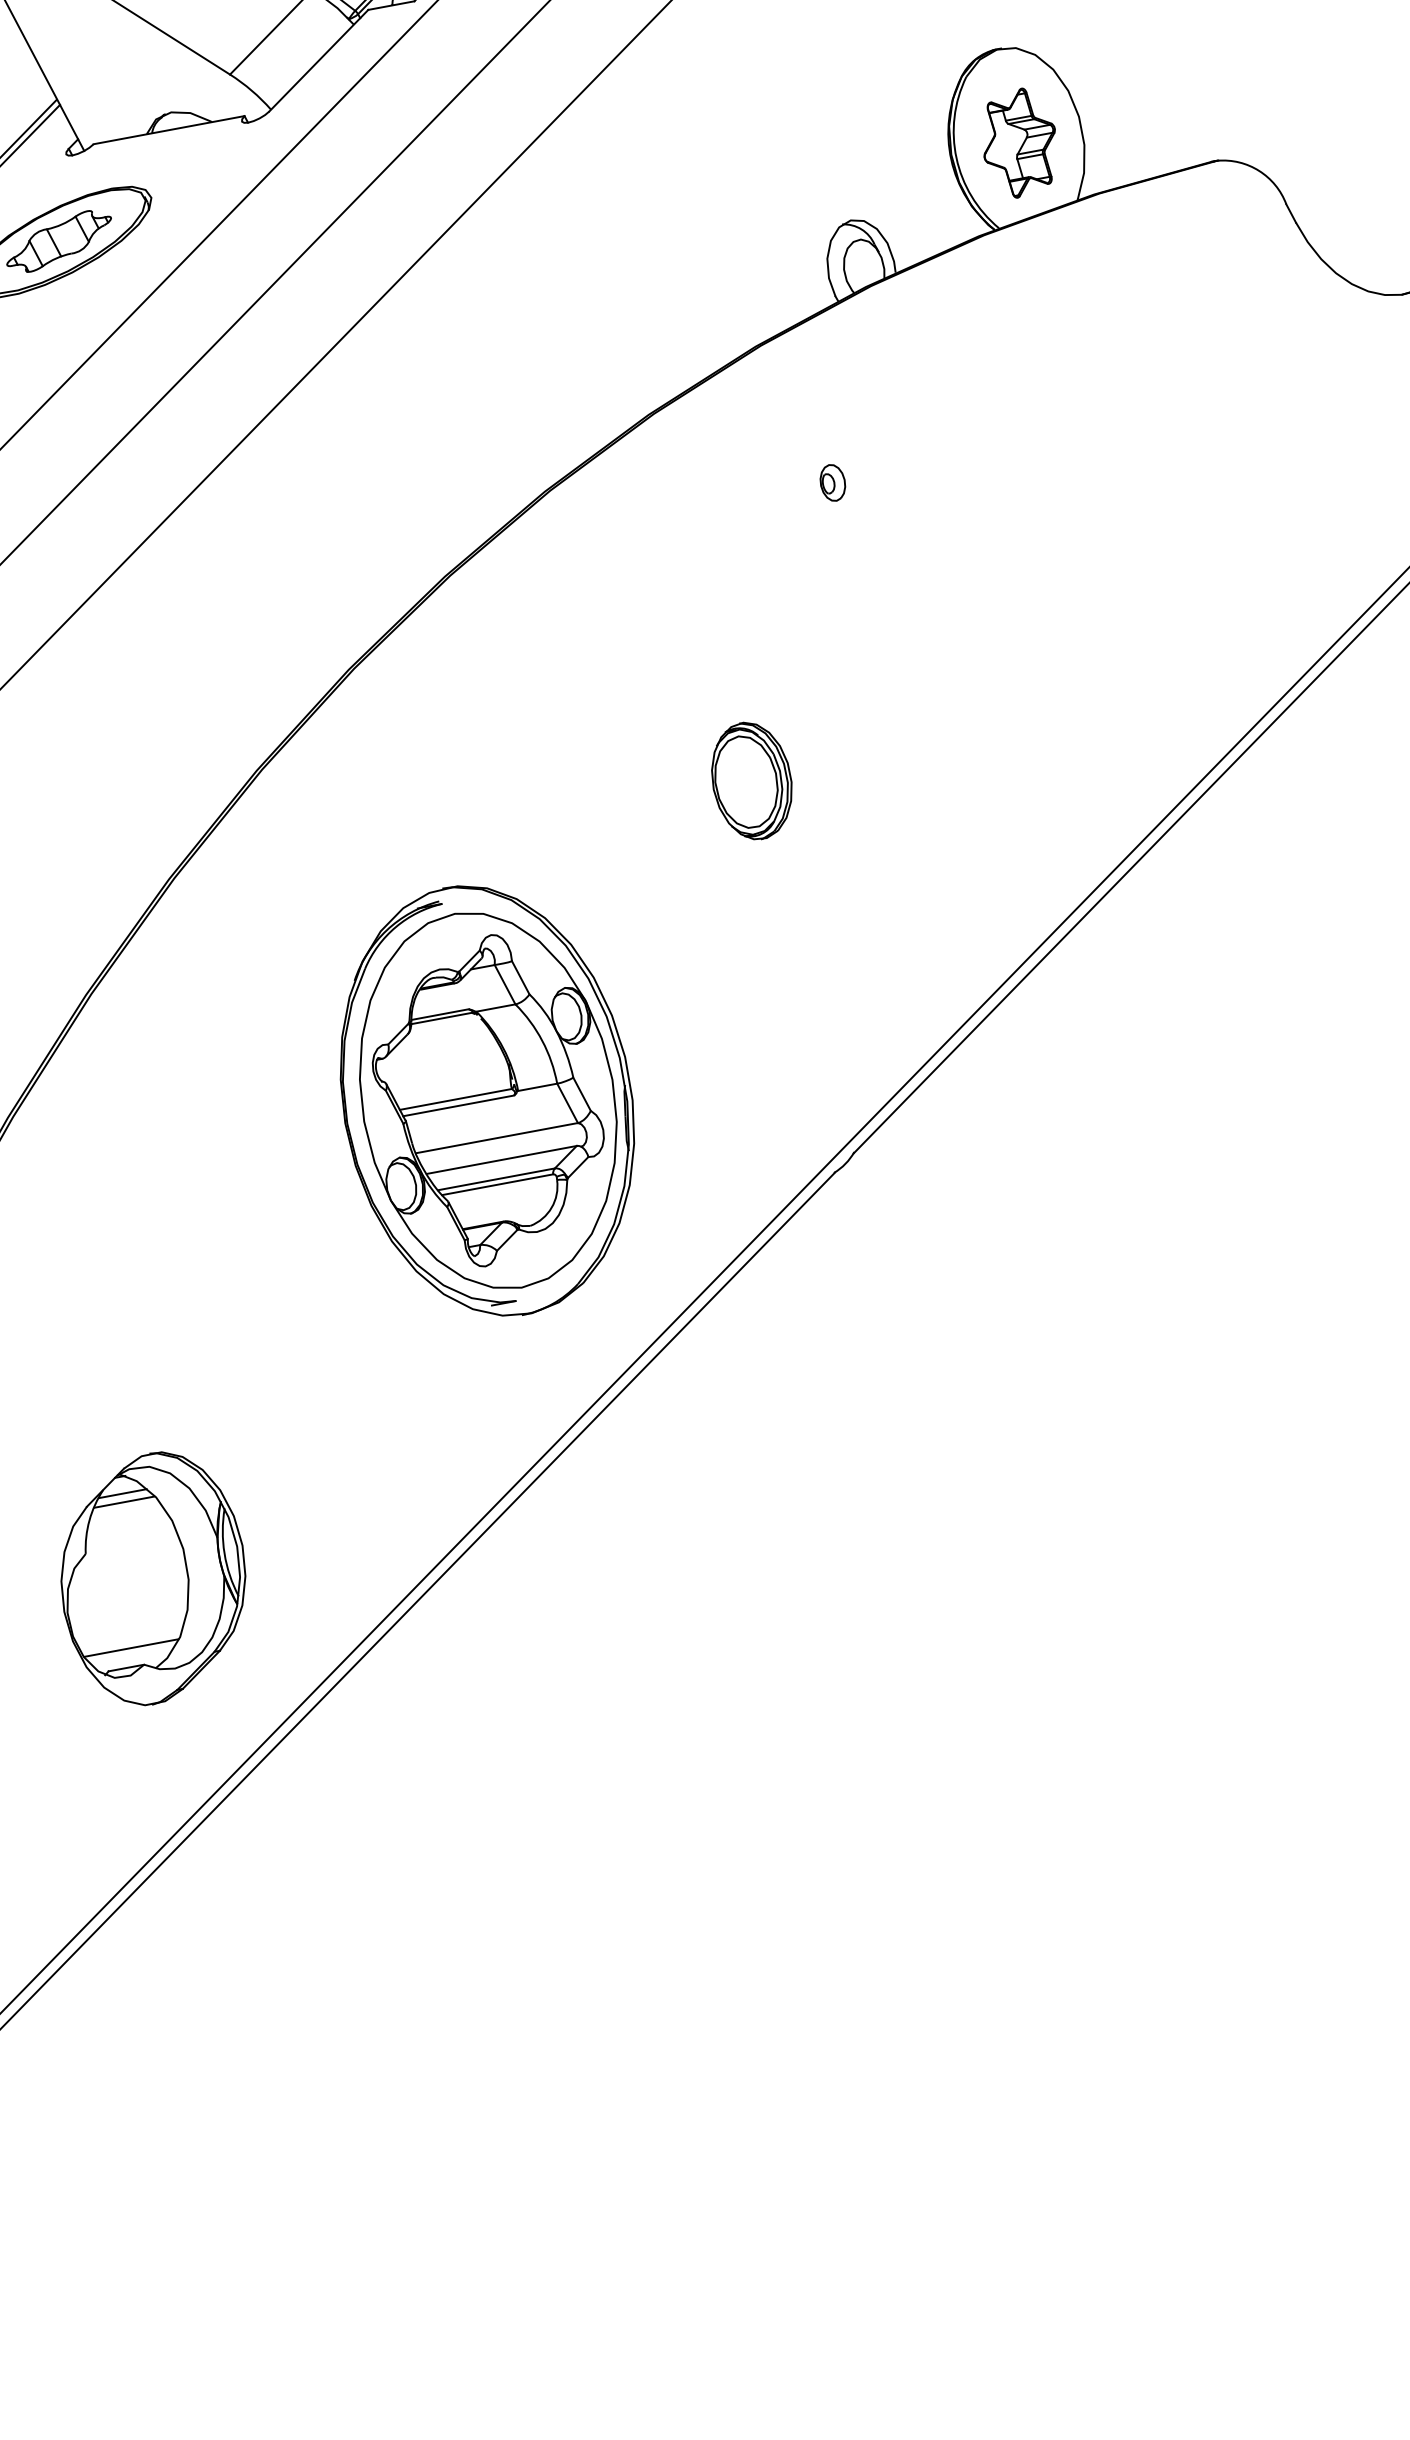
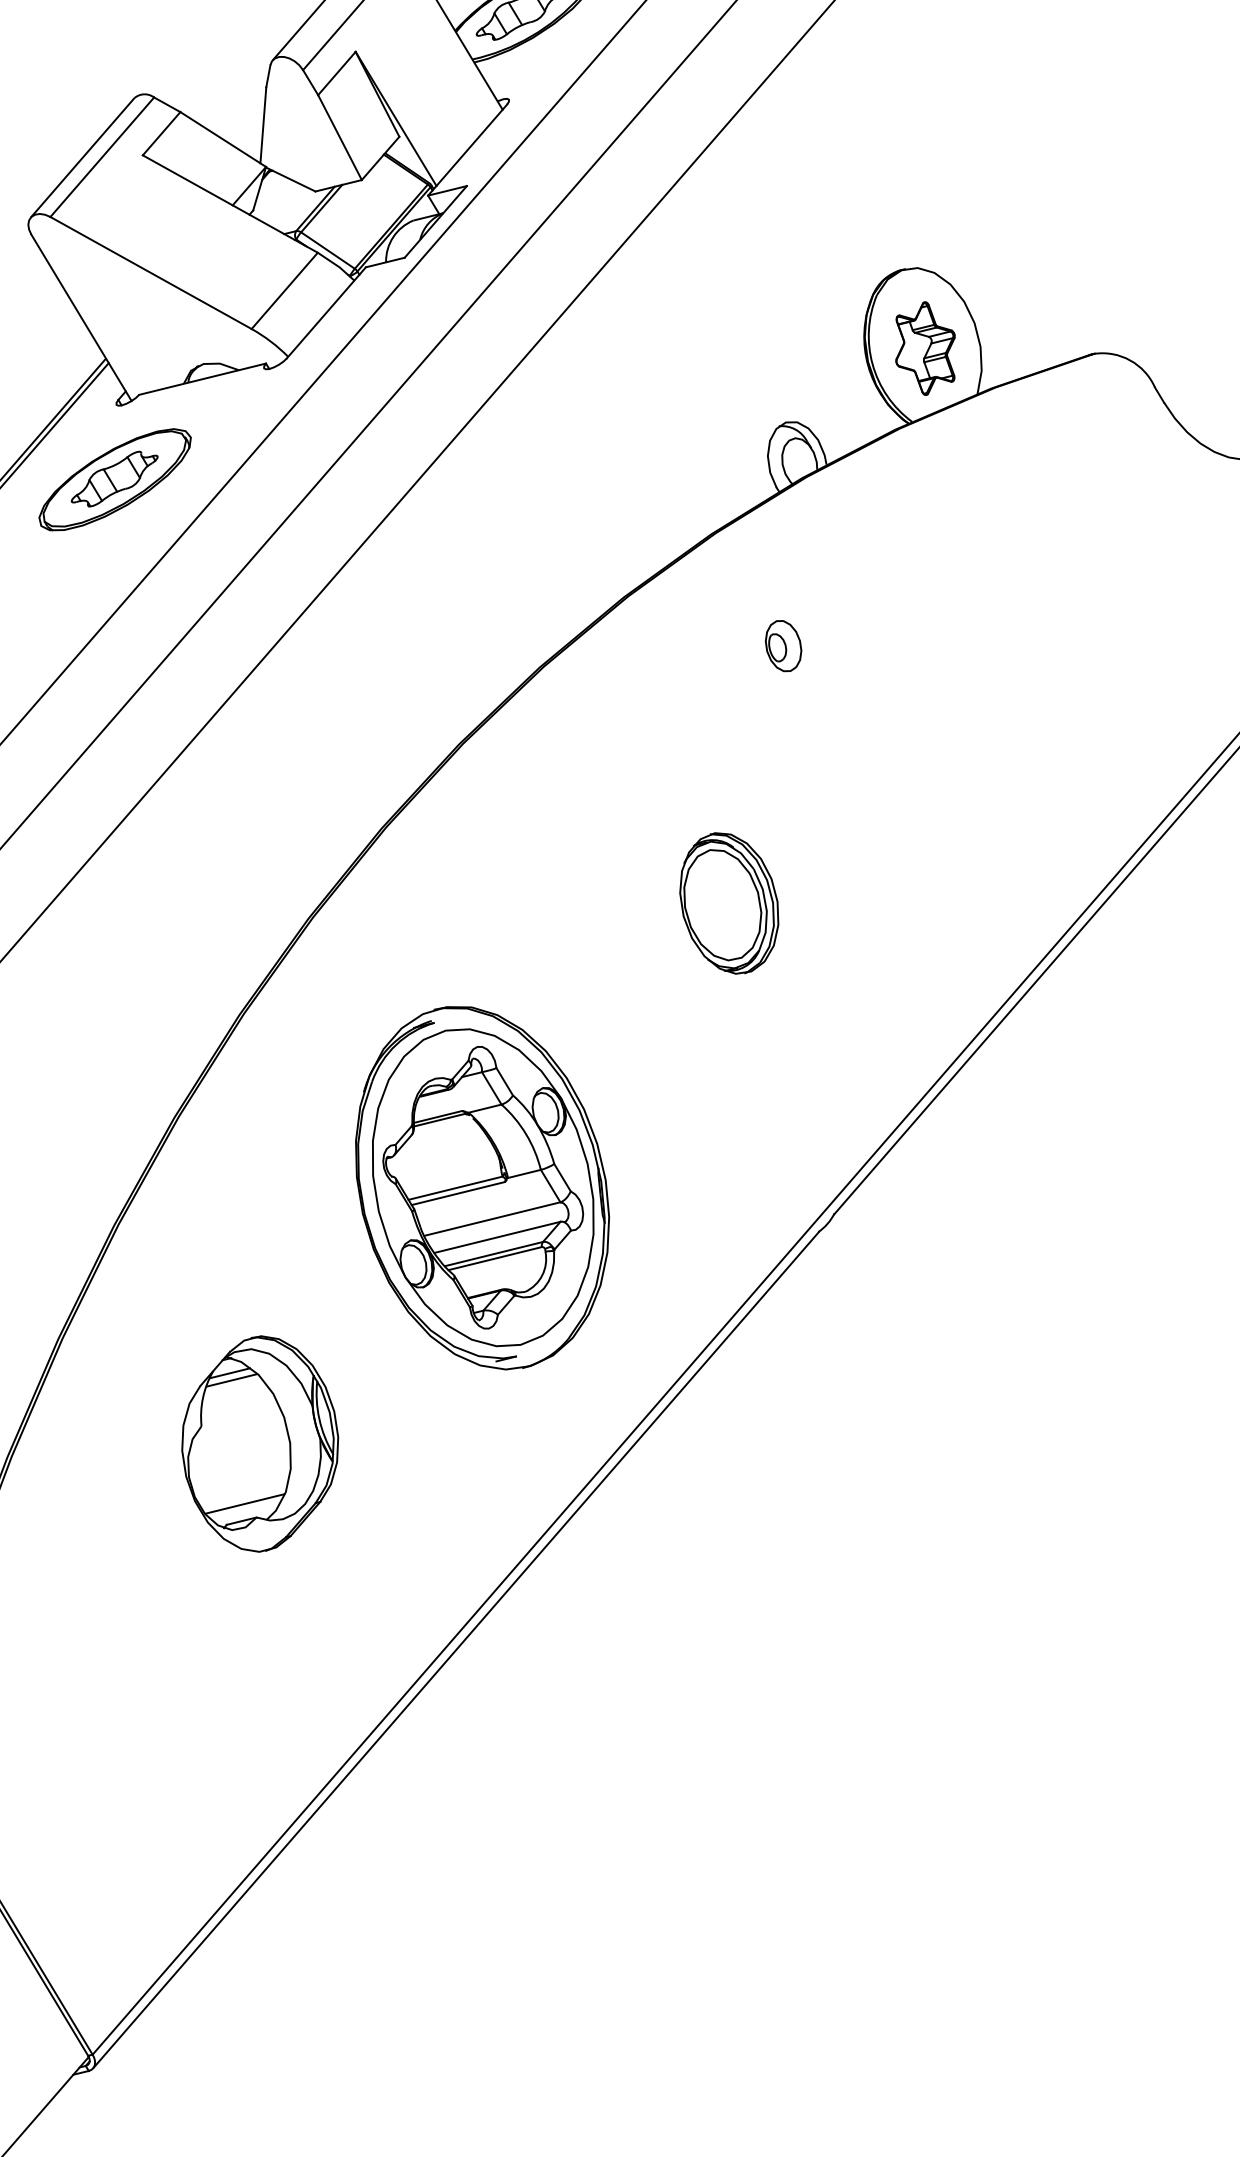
part: (832, 483) -> (783, 646), size x1.67
part: (752, 781) -> (729, 903), size x1.43
part: (487, 1101) -> (482, 1188), moved
part: (153, 1578) -> (260, 1443), moved

